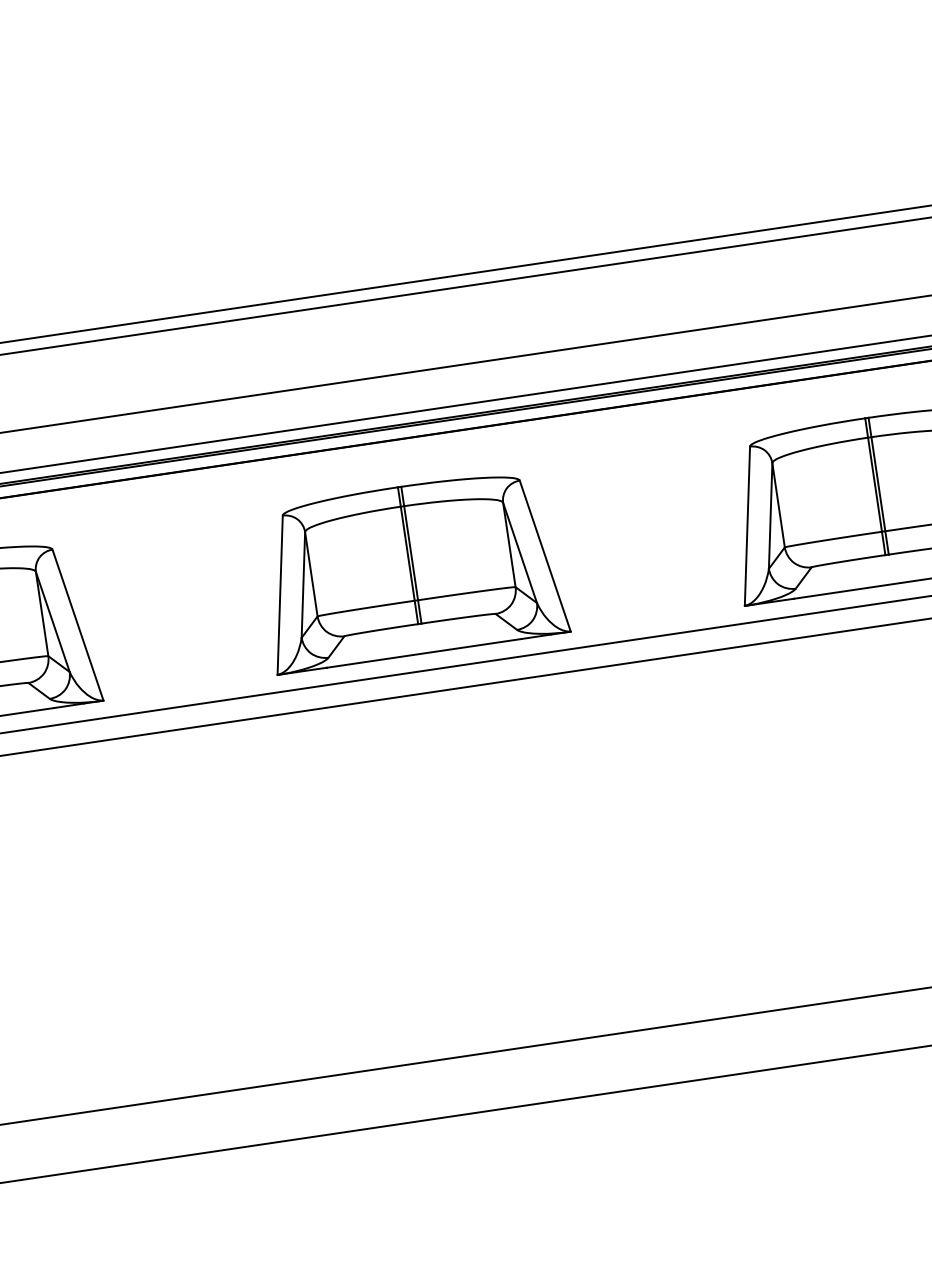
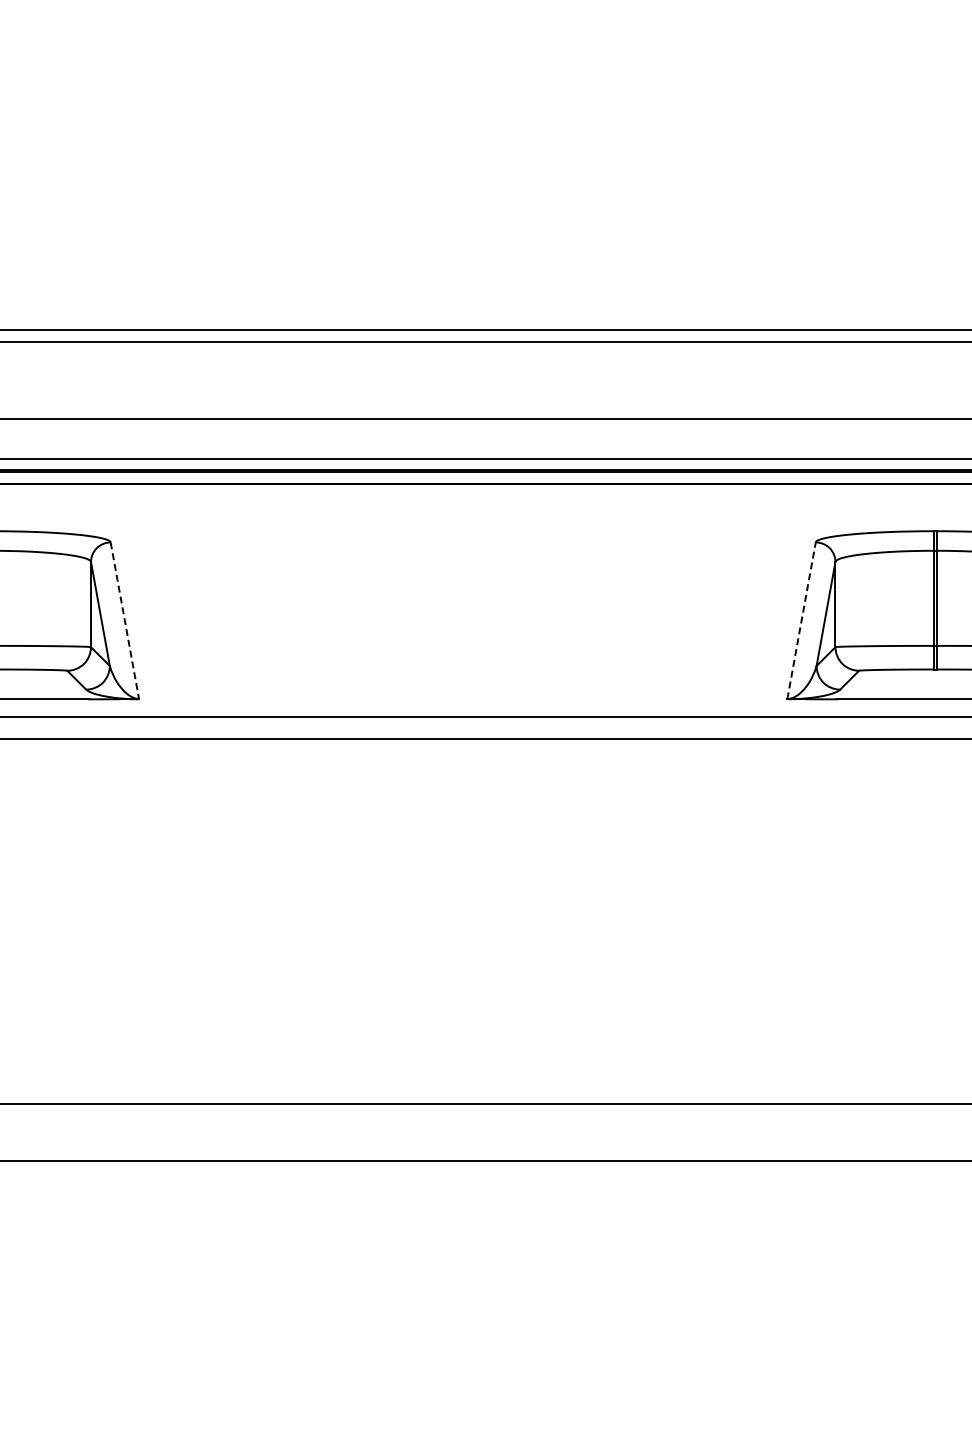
line: (747, 525) -> (801, 620), solid -> dashed
part: (412, 570) -> (463, 615), removed
line: (77, 624) -> (124, 620), solid -> dashed

